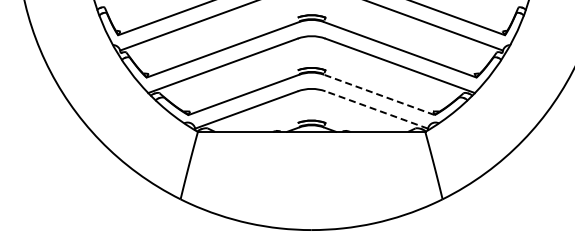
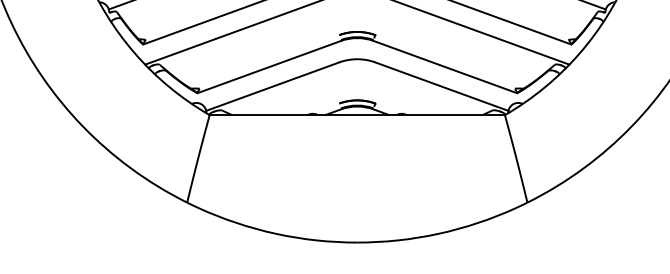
line: (379, 94) -> (445, 66), dashed -> solid
line: (376, 110) -> (441, 87), dashed -> solid

